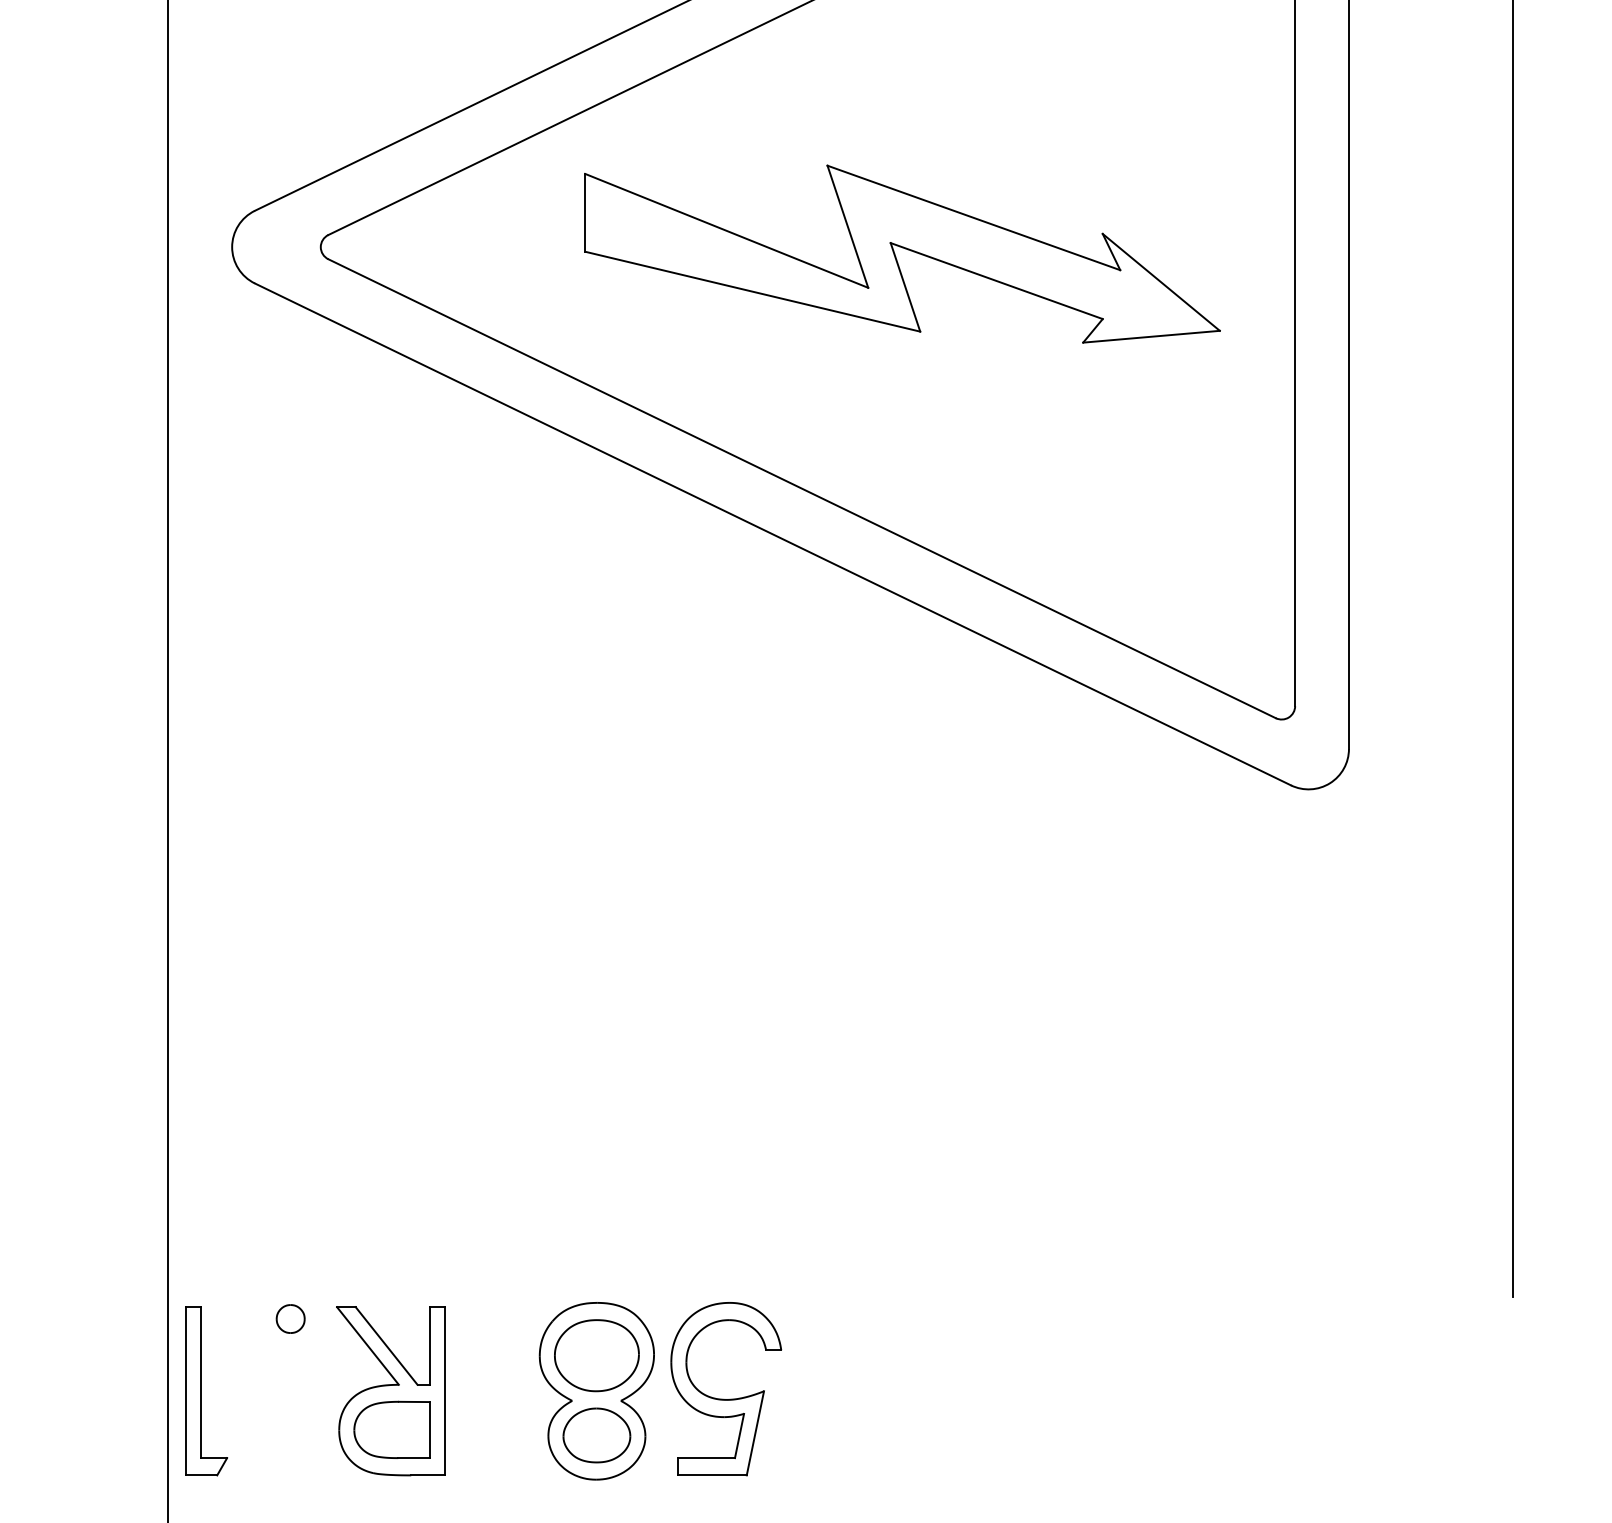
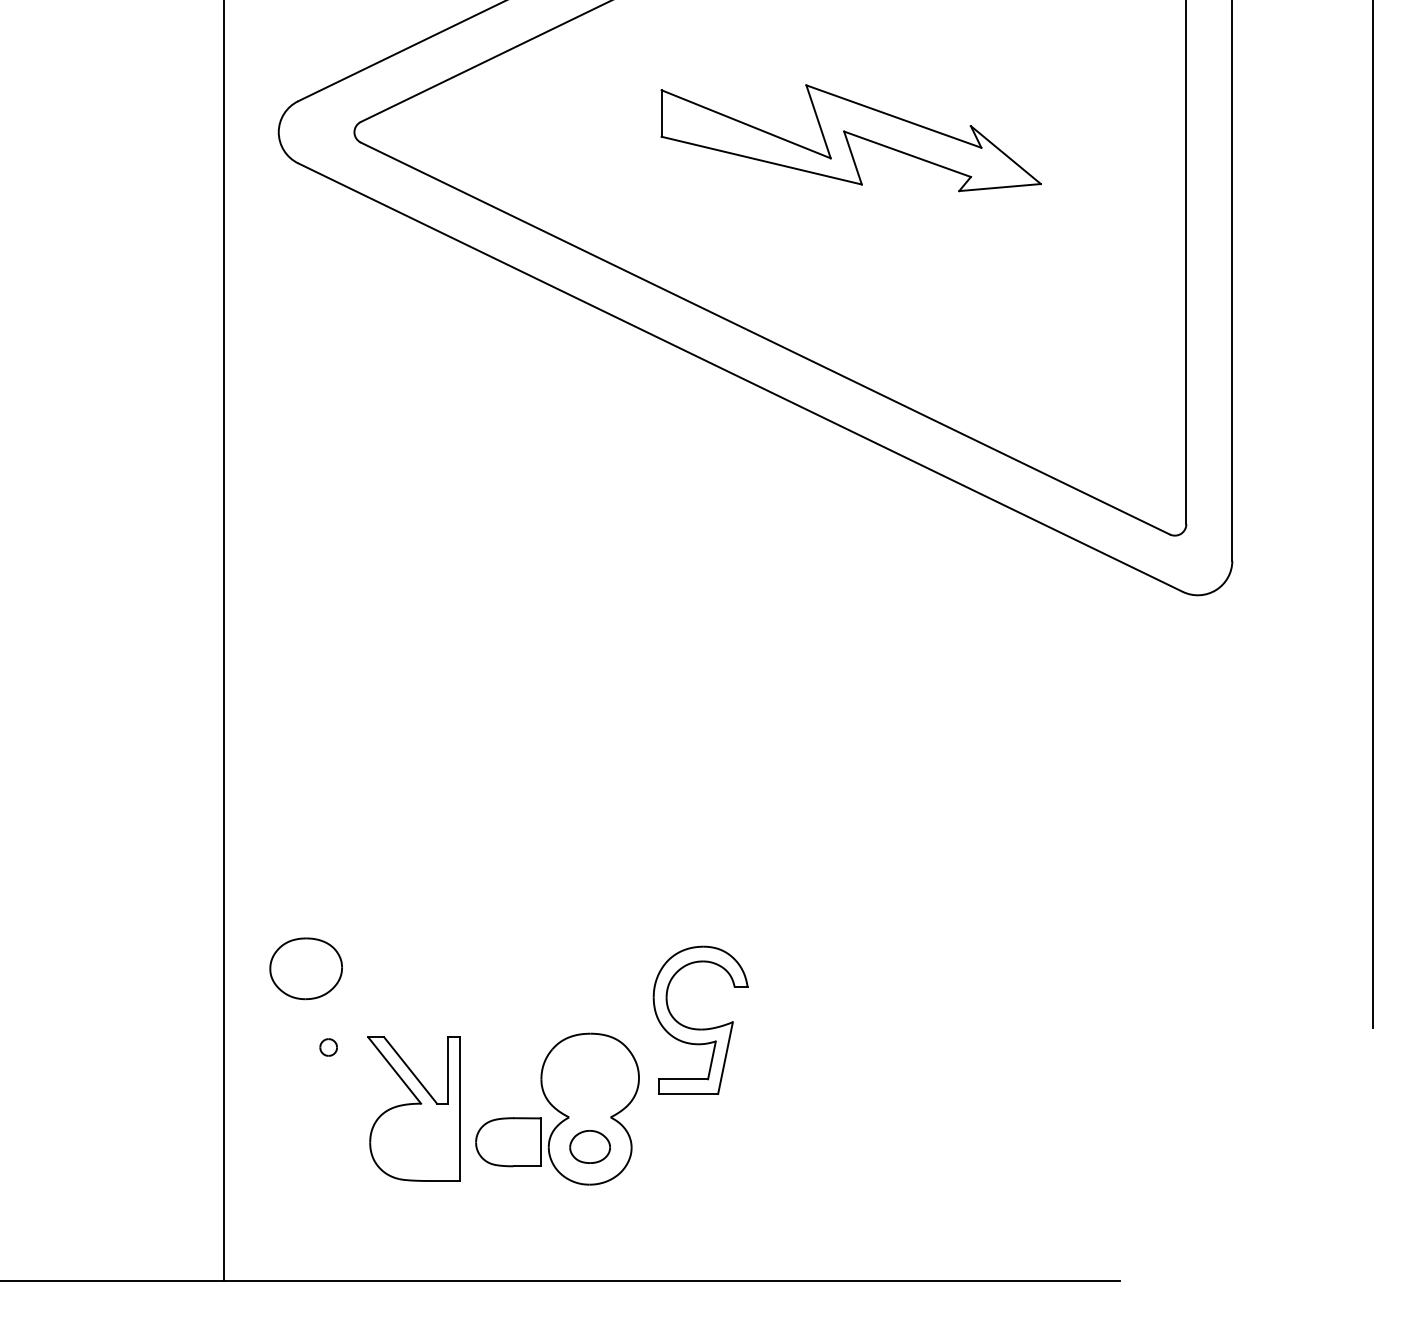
part: (902, 253) -> (851, 137), size x0.7
part: (290, 1319) -> (328, 1047), size x0.7
part: (596, 1355) -> (305, 968), moved
part: (206, 1390) -> (256, 1108), removed
part: (726, 1398) -> (700, 1028), moved
part: (392, 1430) -> (508, 1142), moved
part: (596, 1434) -> (589, 1146), size x0.7

